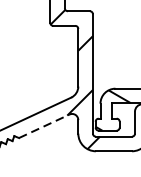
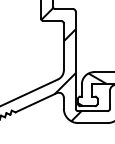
line: (44, 125) -> (36, 102), dashed -> solid

